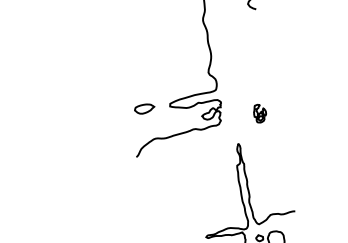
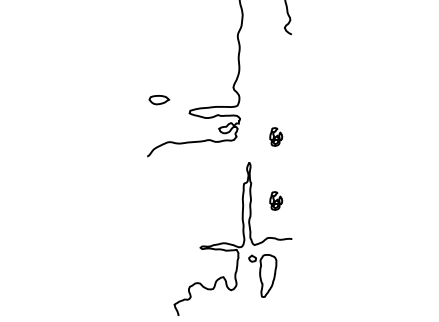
part: (144, 109) -> (159, 100), moved
part: (272, 176) -> (276, 200), added

